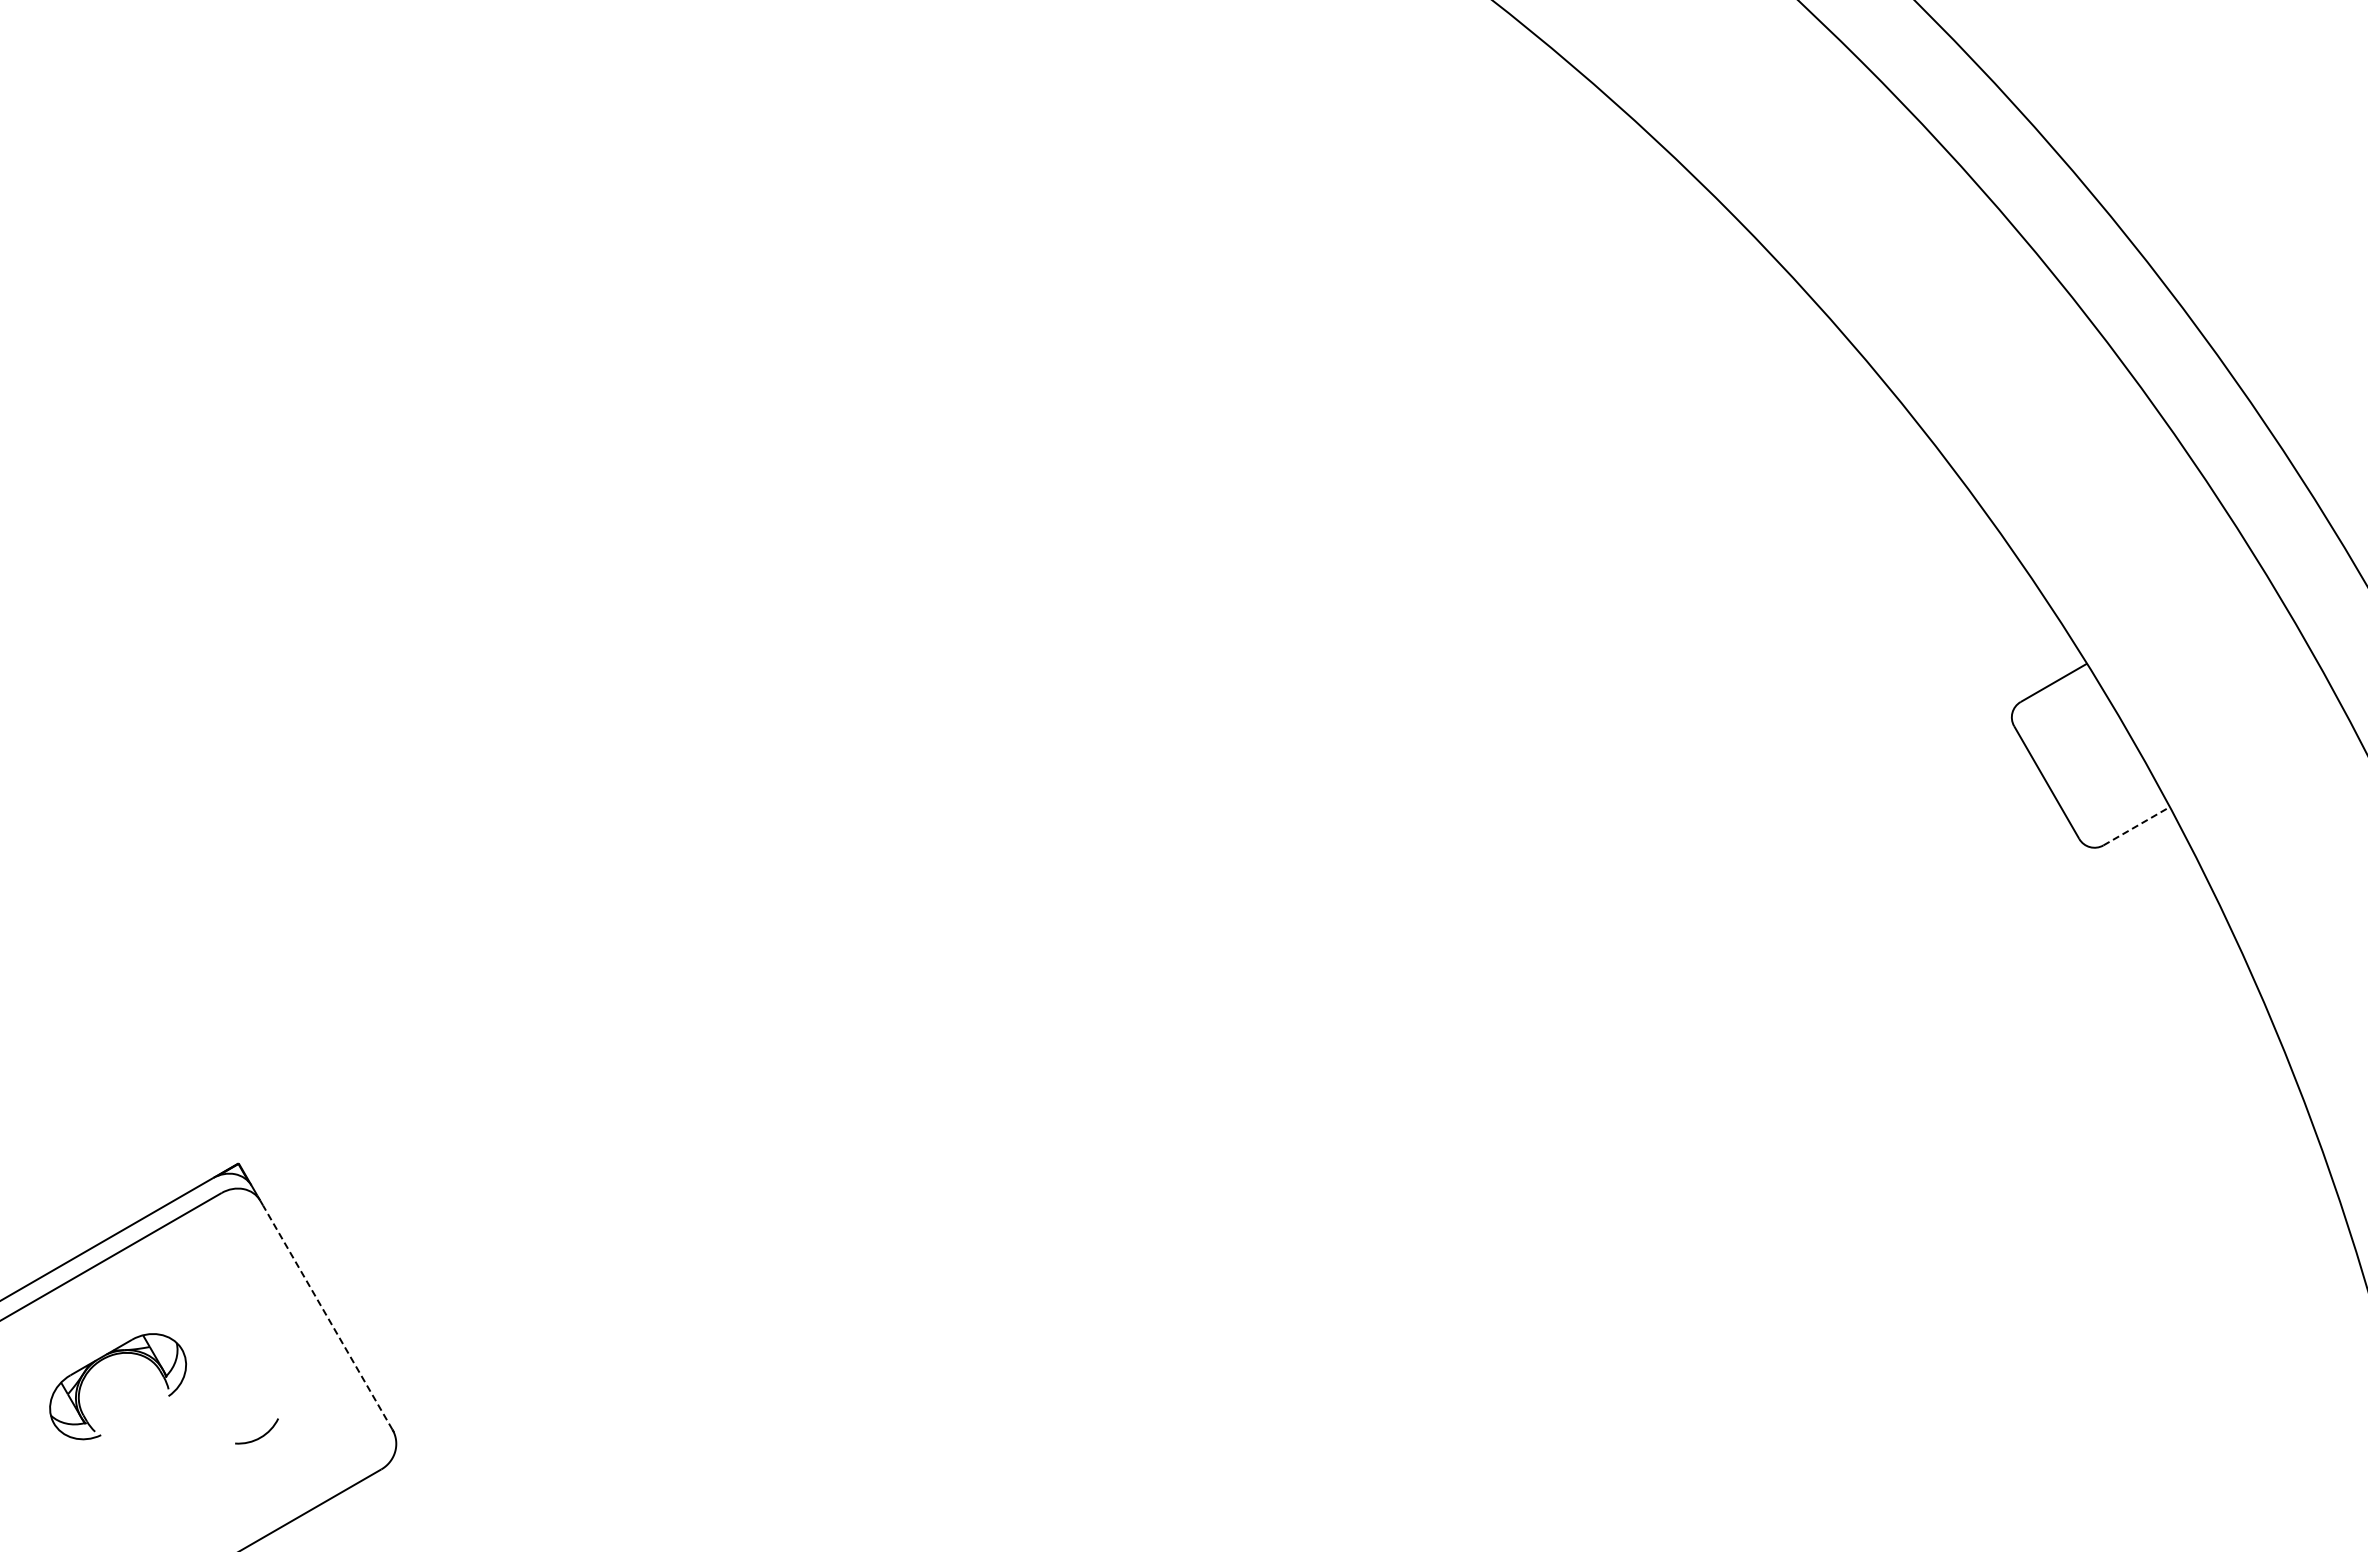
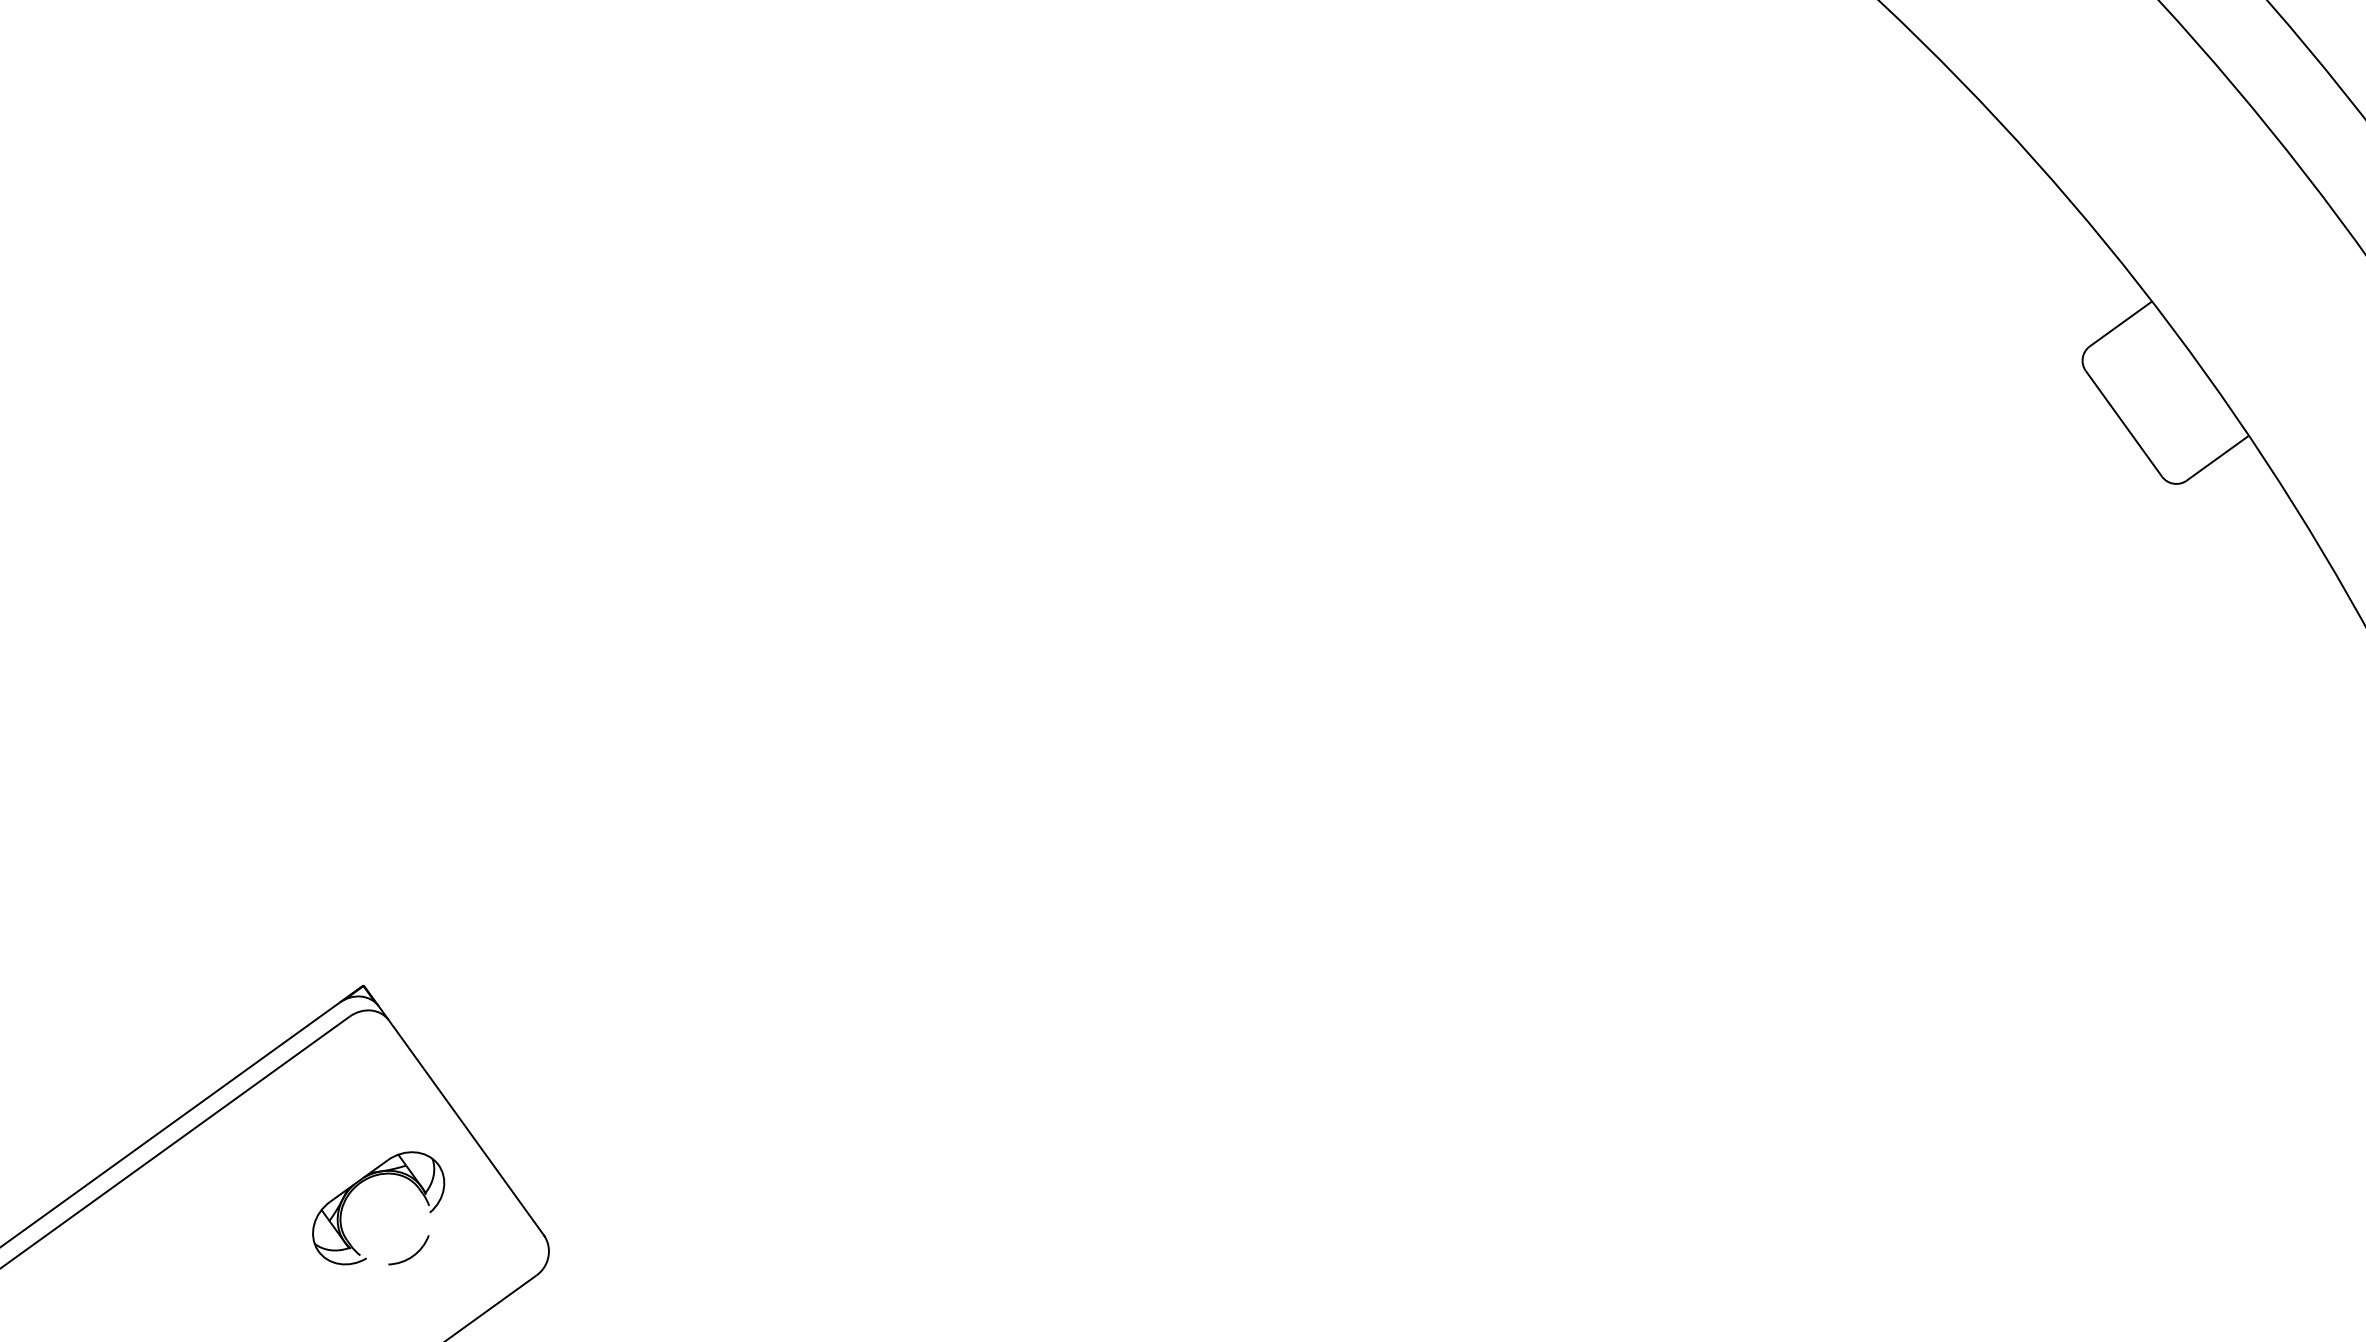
line: (2137, 826) -> (2218, 458), dashed -> solid
line: (327, 1317) -> (467, 1129), dashed -> solid
part: (101, 1361) -> (359, 1184), moved

